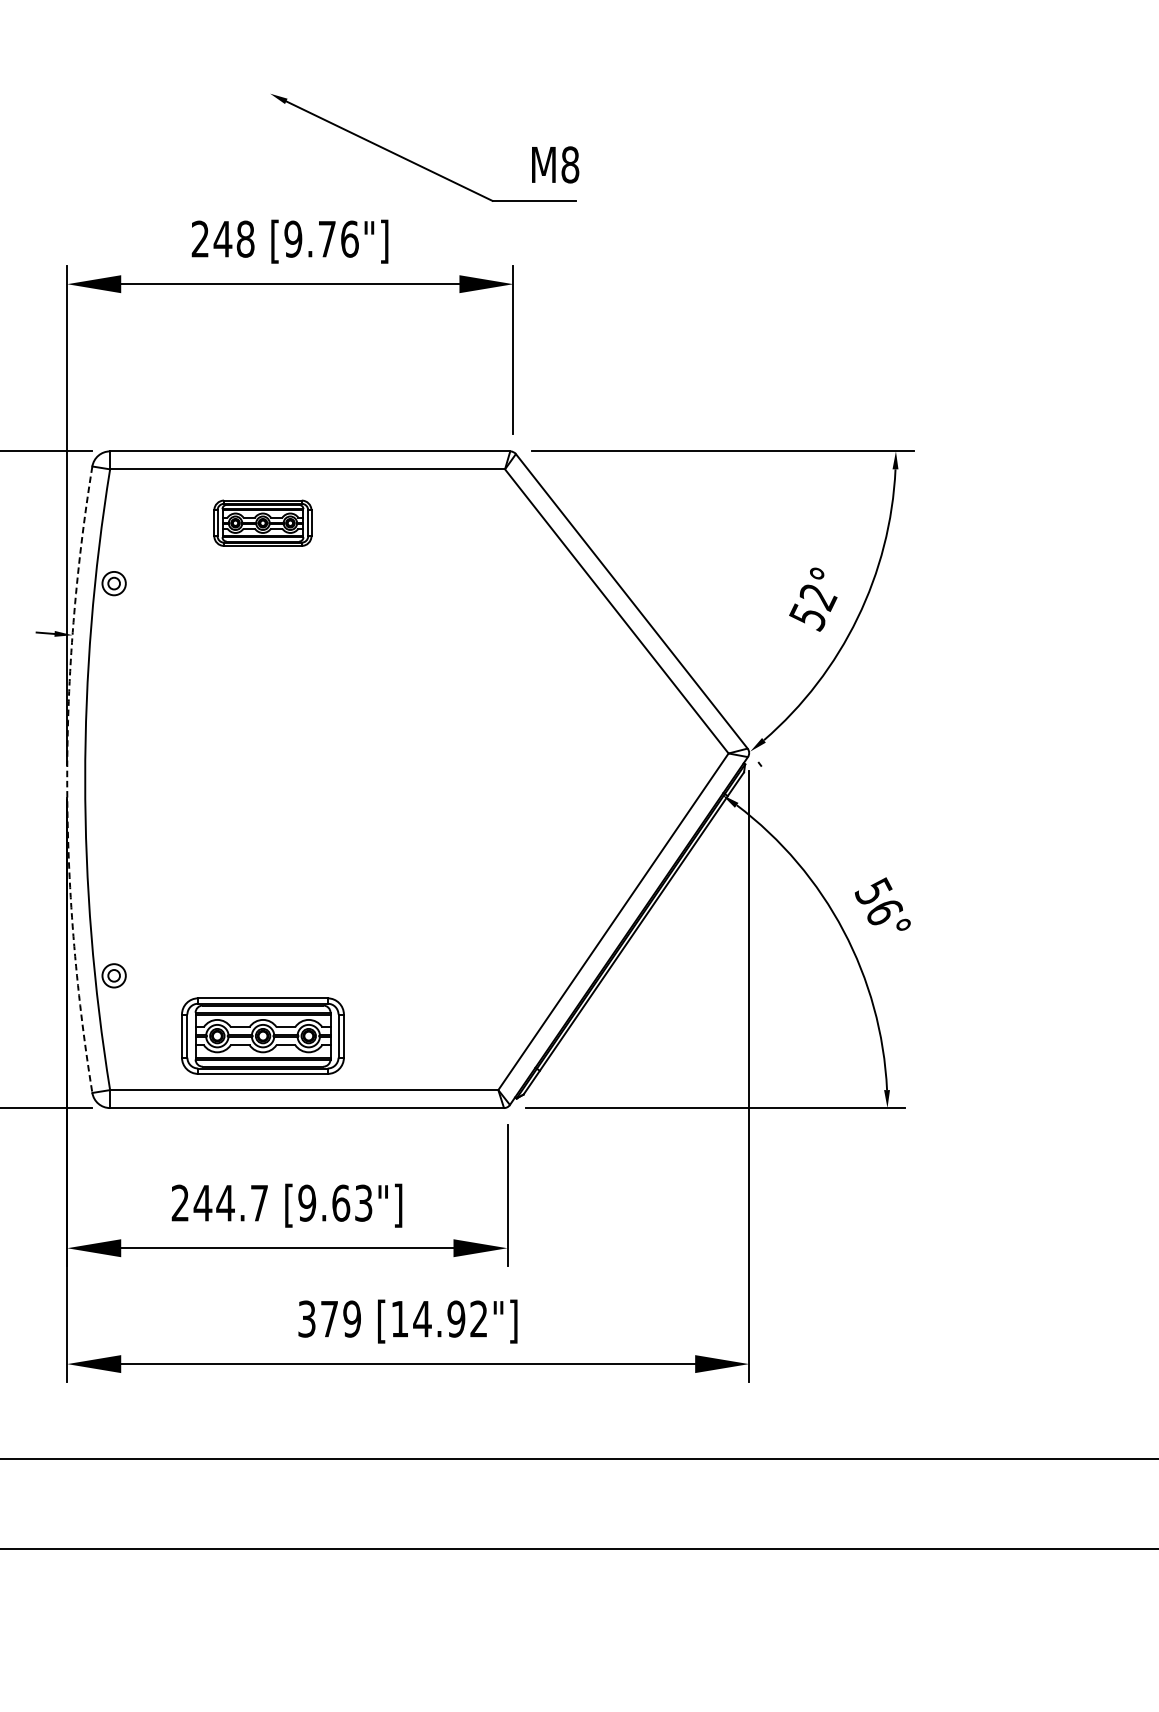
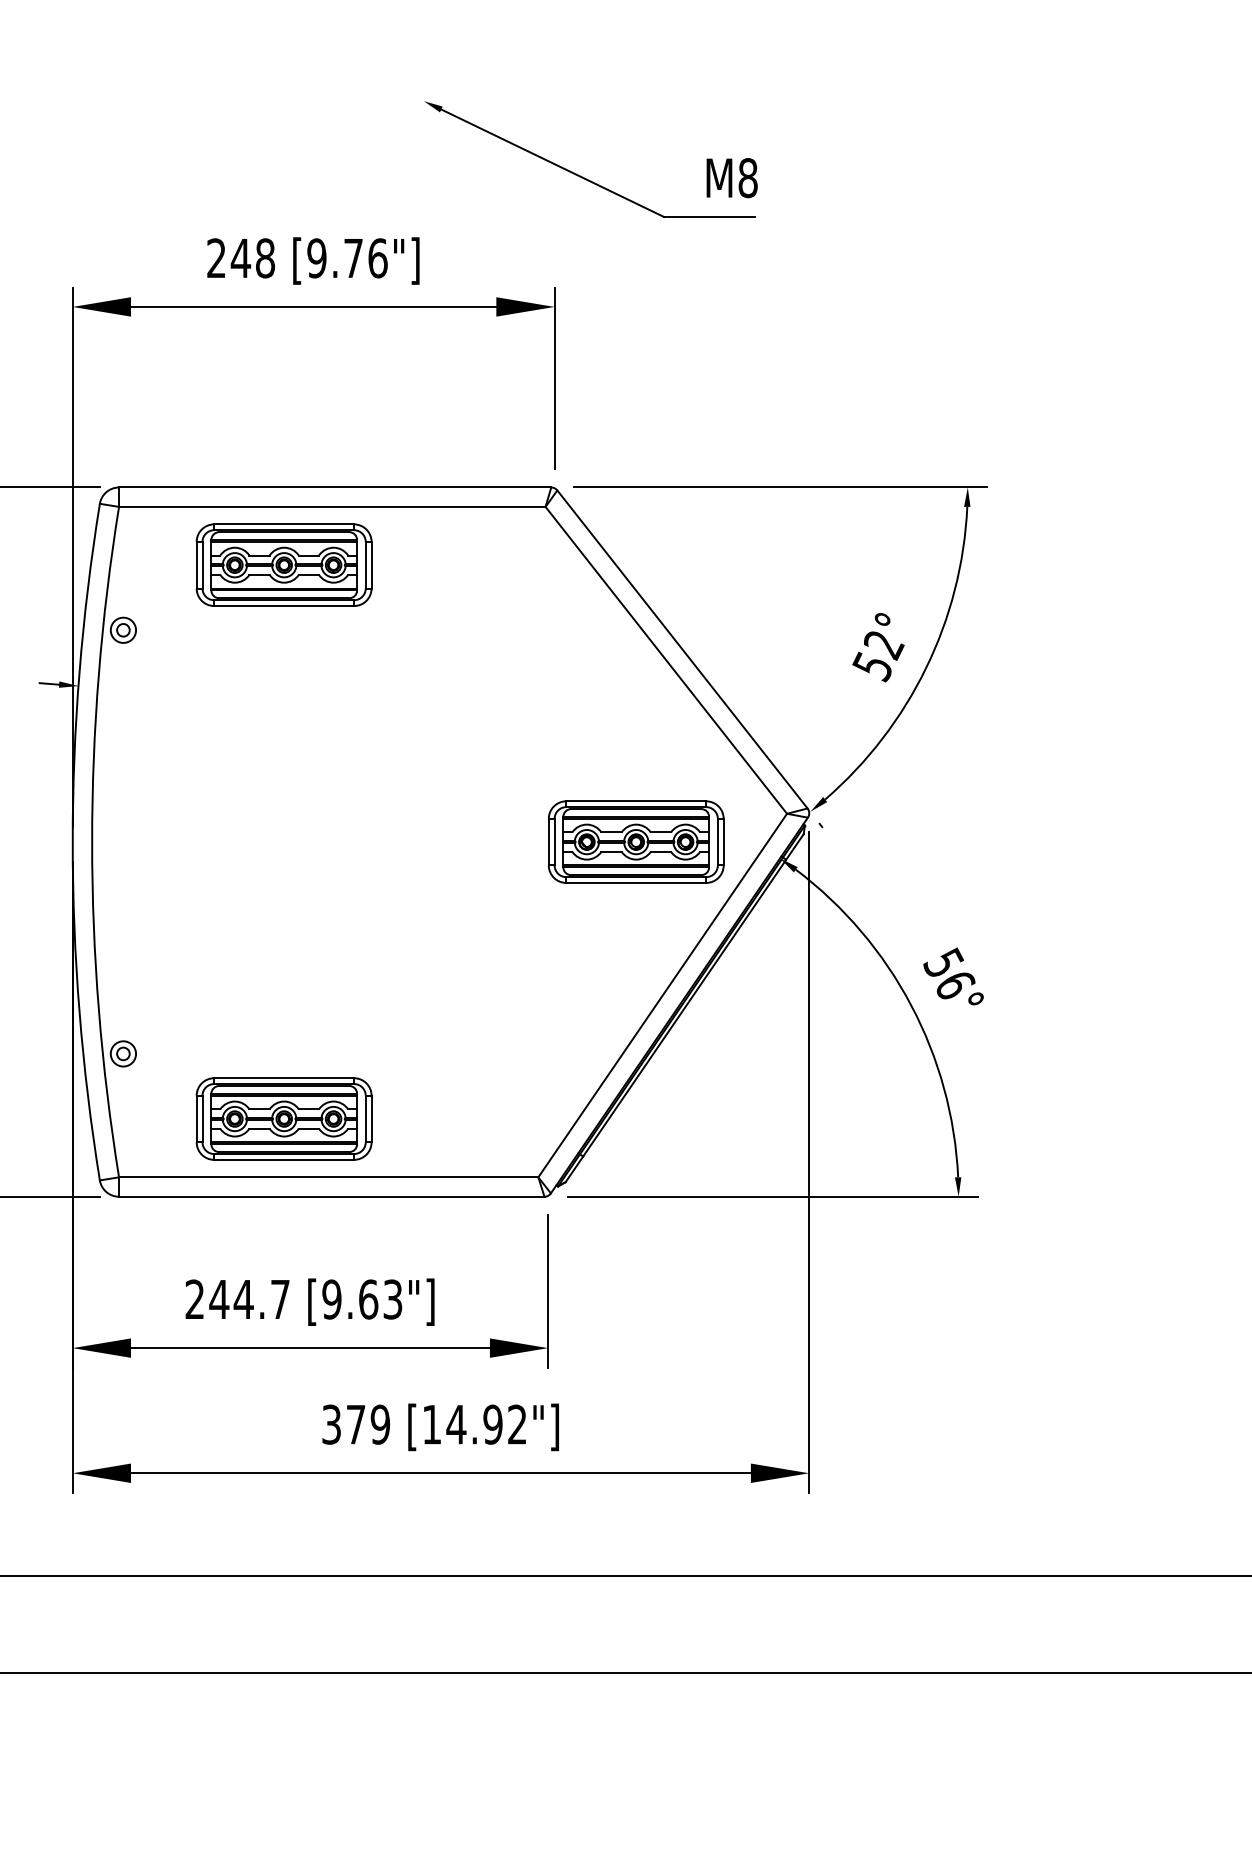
part: (417, 163) -> (582, 176), moved
part: (262, 522) -> (283, 564), size x1.67
part: (589, 779) -> (636, 841), added
arc: (67, 780) -> (72, 842), dashed -> solid

